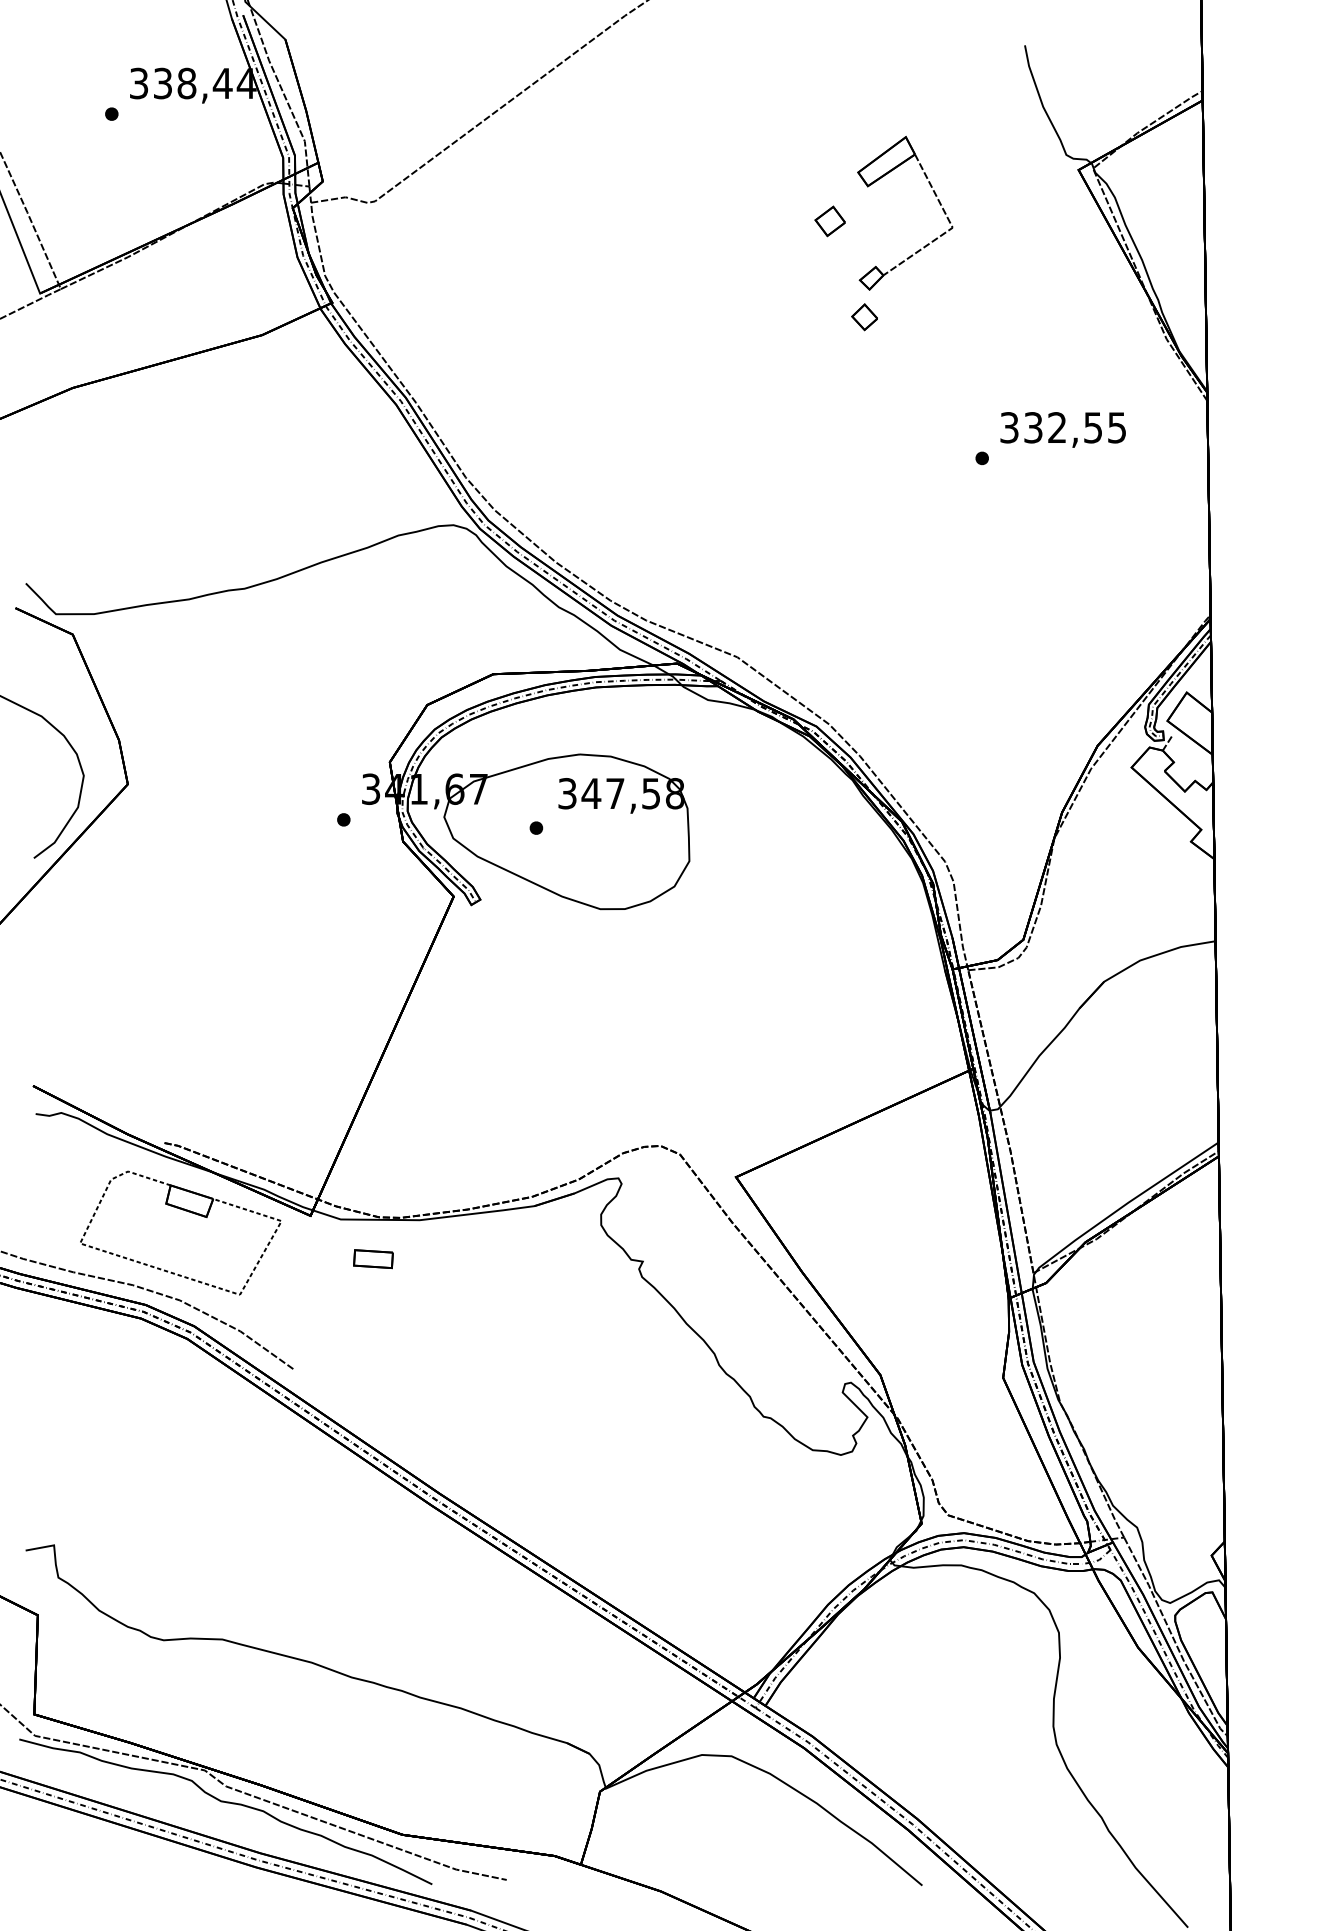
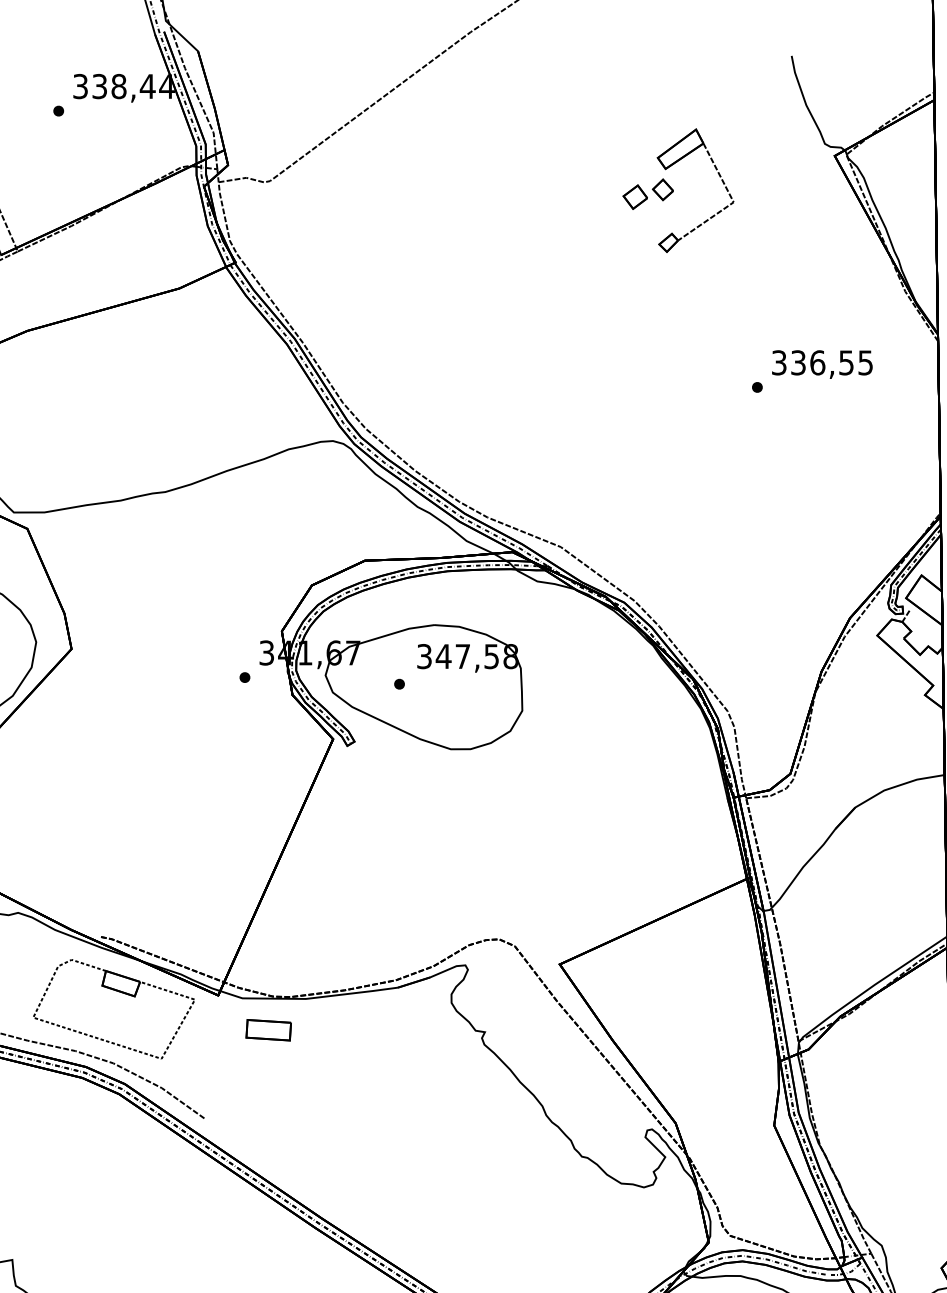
part: (864, 317) -> (662, 190), moved
text: (1057, 427) -> (817, 362), 332,55 -> 336,55
part: (373, 1258) -> (268, 1029), size x1.43

